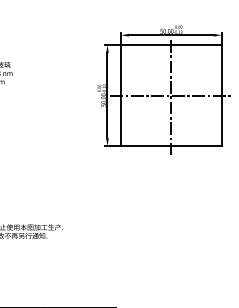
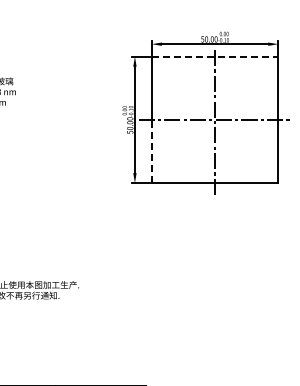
line: (171, 45) -> (215, 56), solid -> dashed
line: (120, 120) -> (151, 151), solid -> dashed

